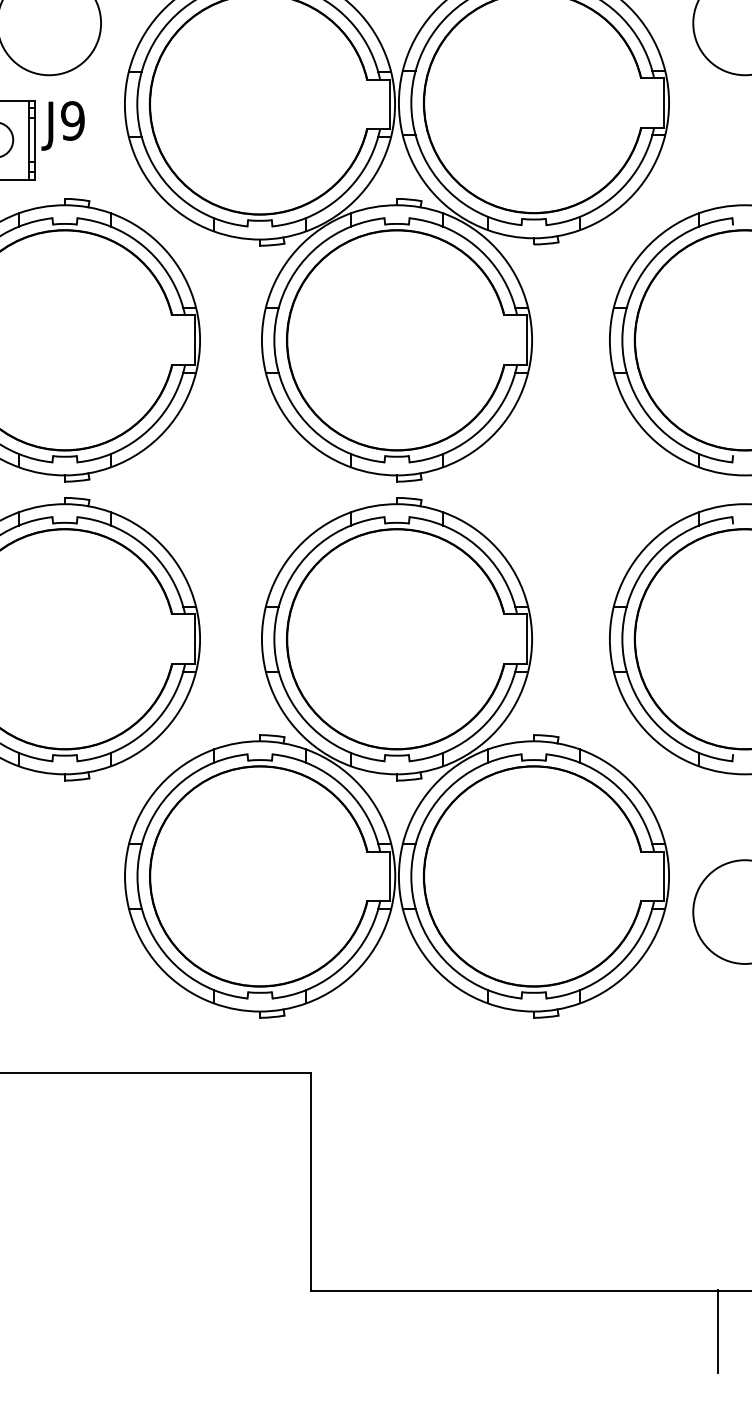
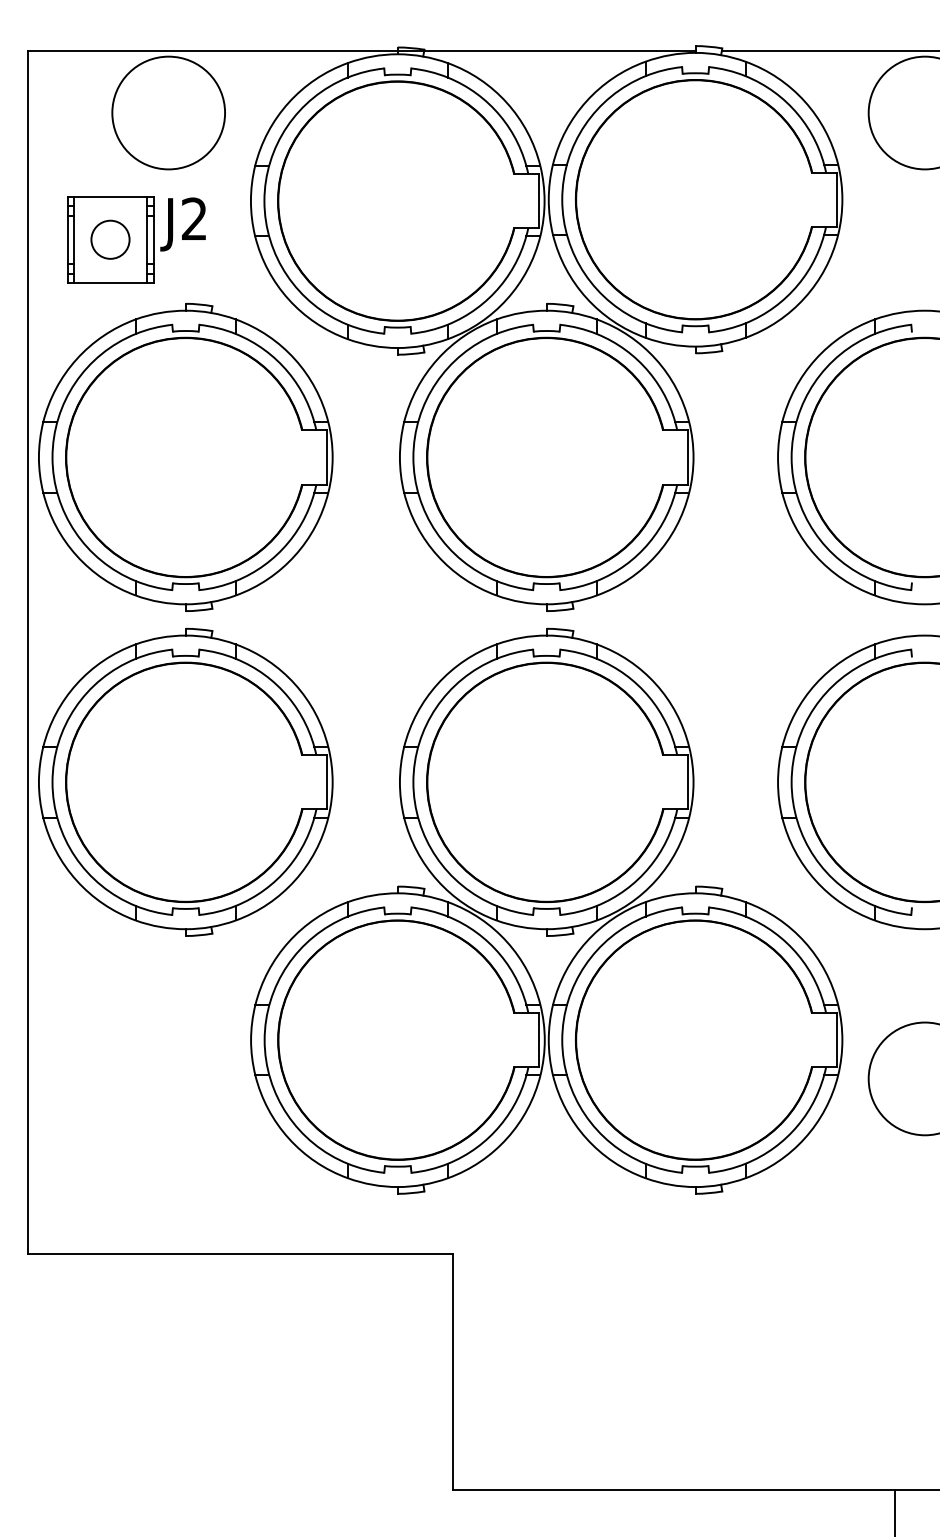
text: (72, 120) -> (194, 218), J9 -> J2

